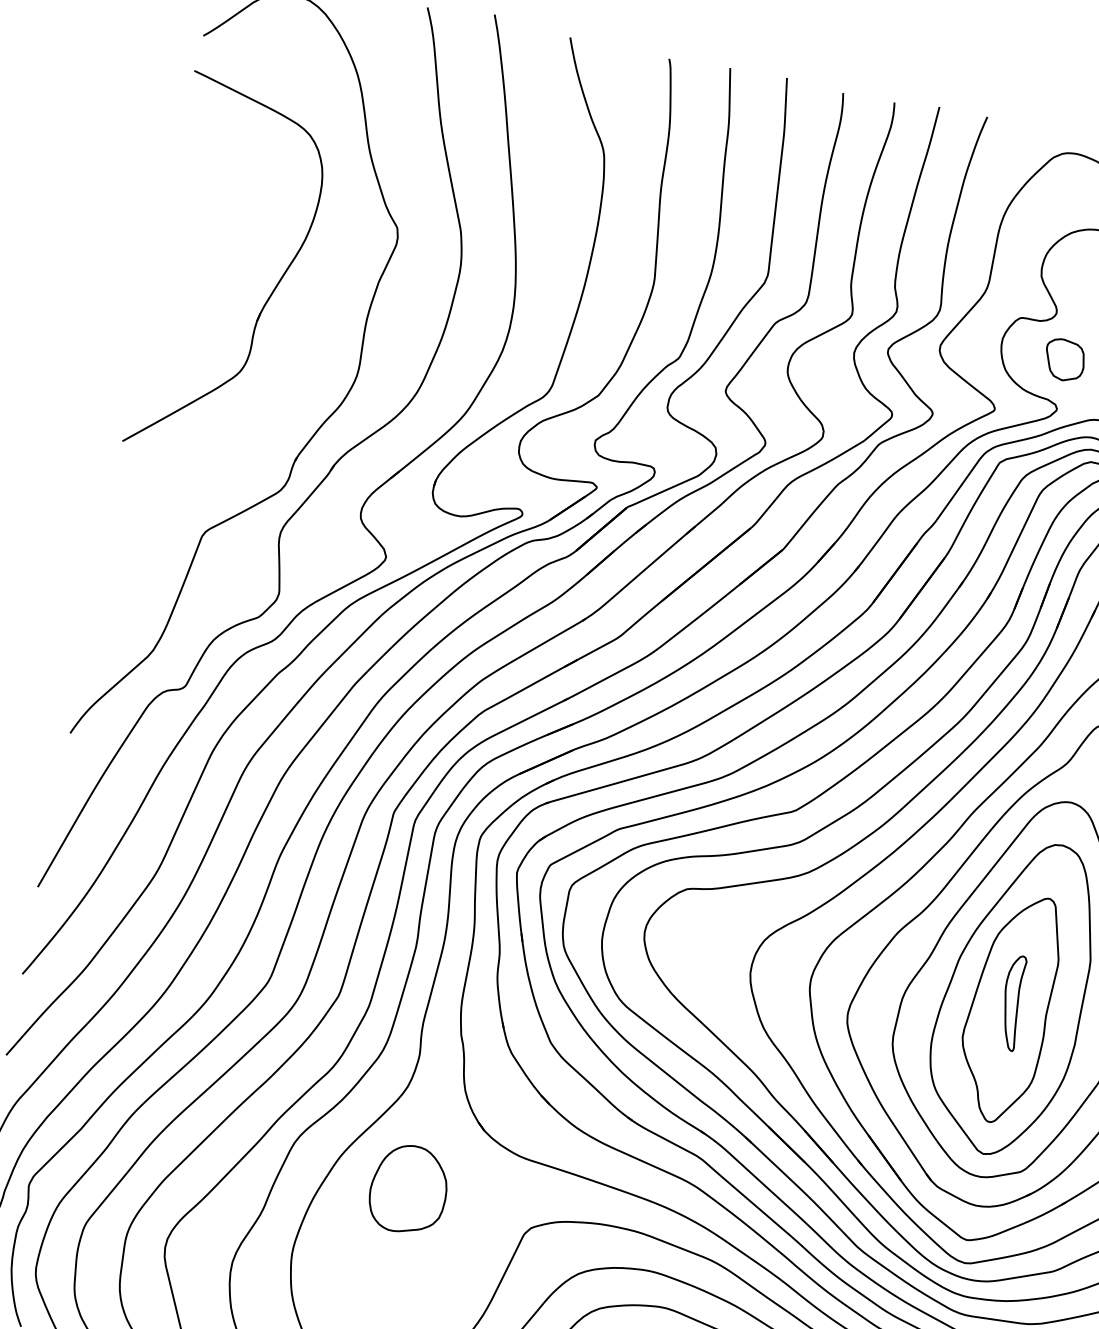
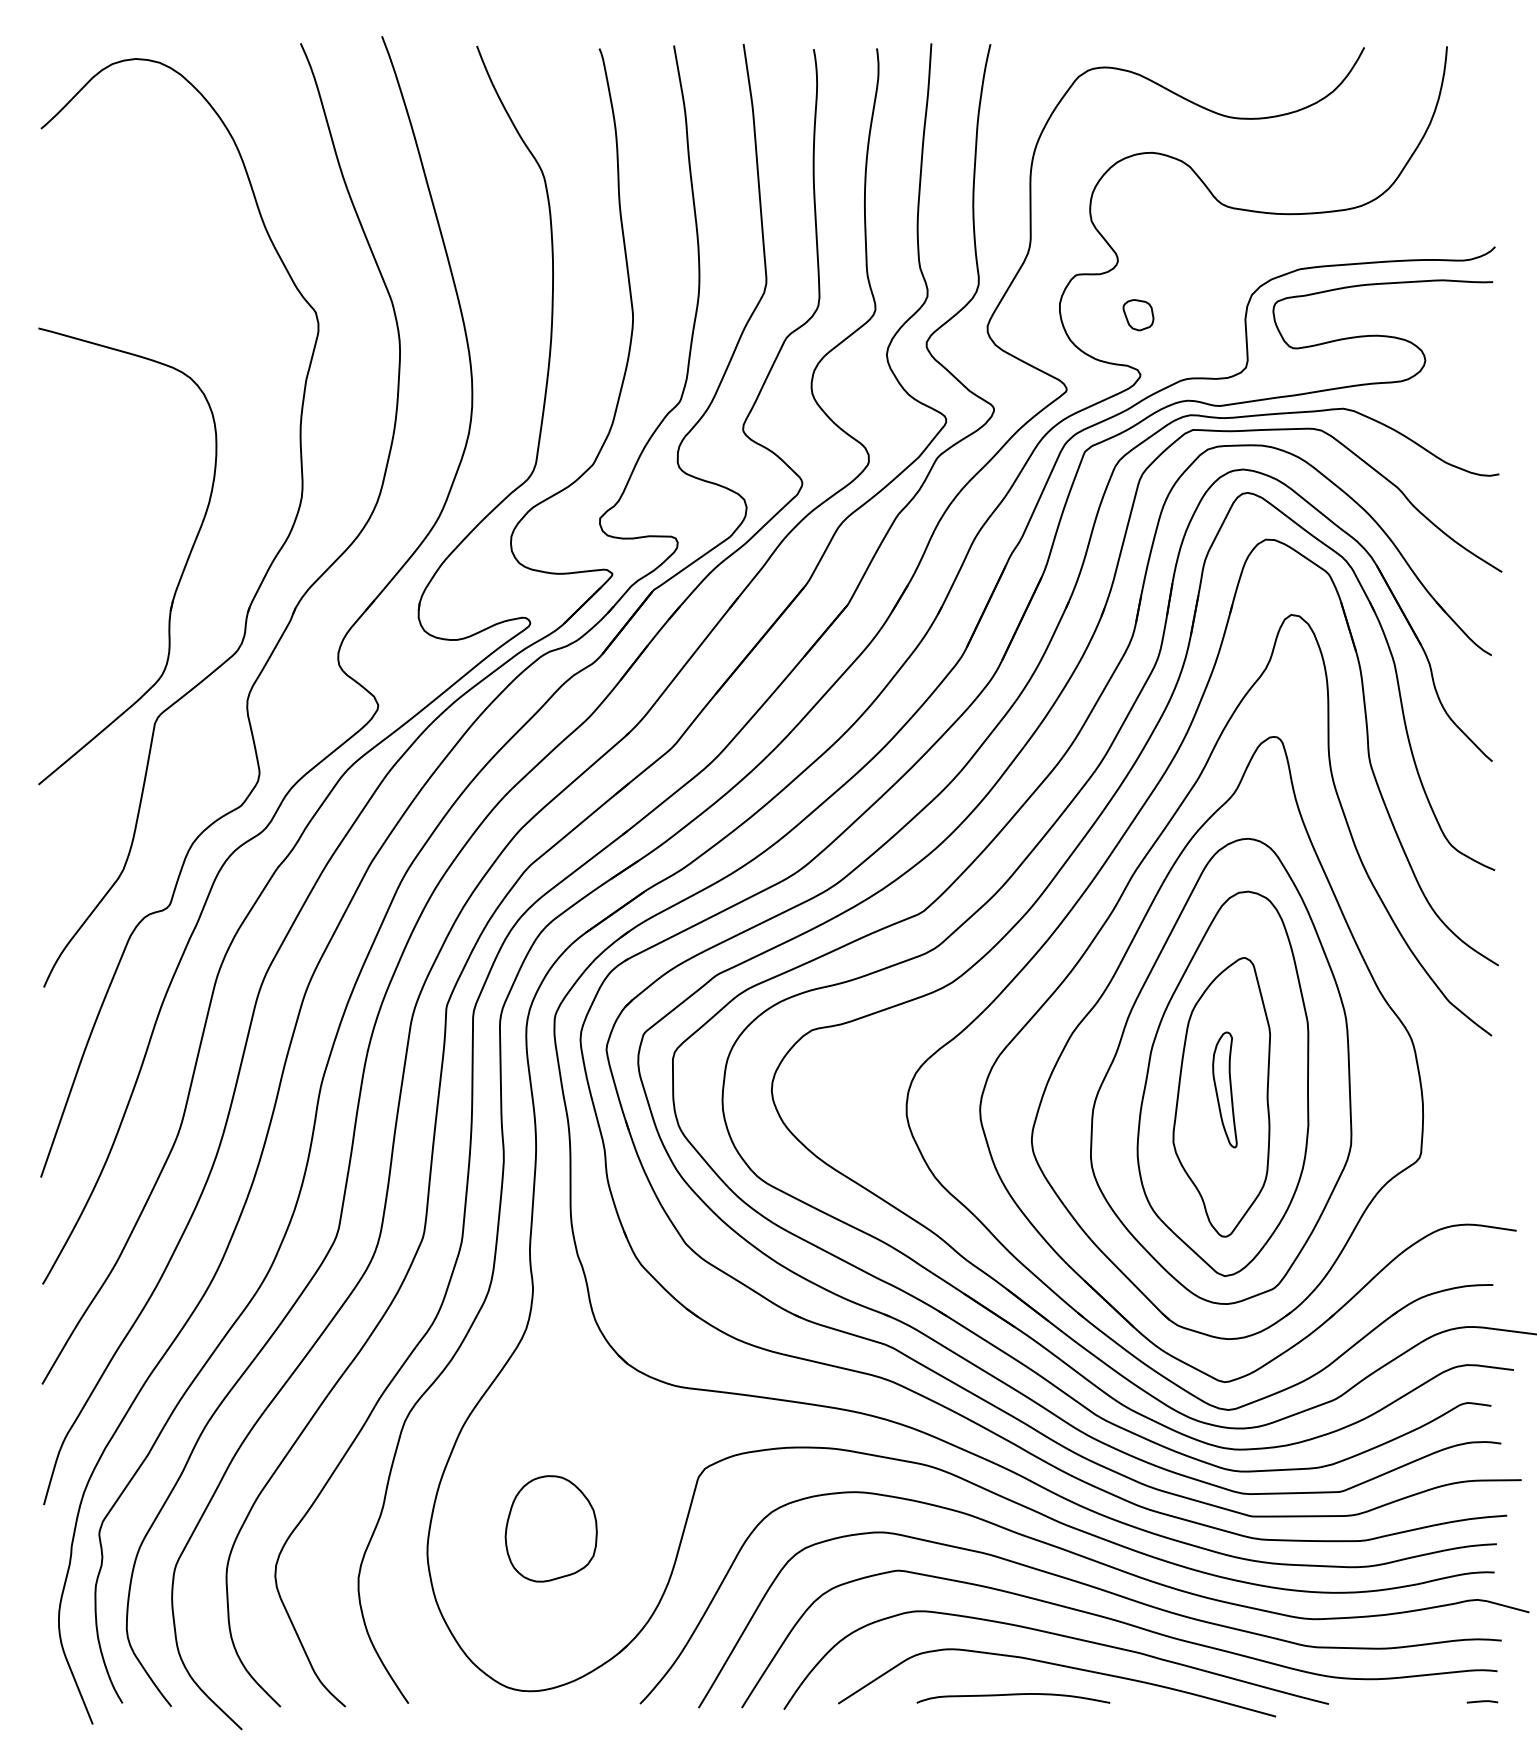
part: (270, 293) -> (180, 575), moved
part: (1064, 360) -> (1138, 315), size x0.62
part: (408, 1189) -> (550, 1528), moved

